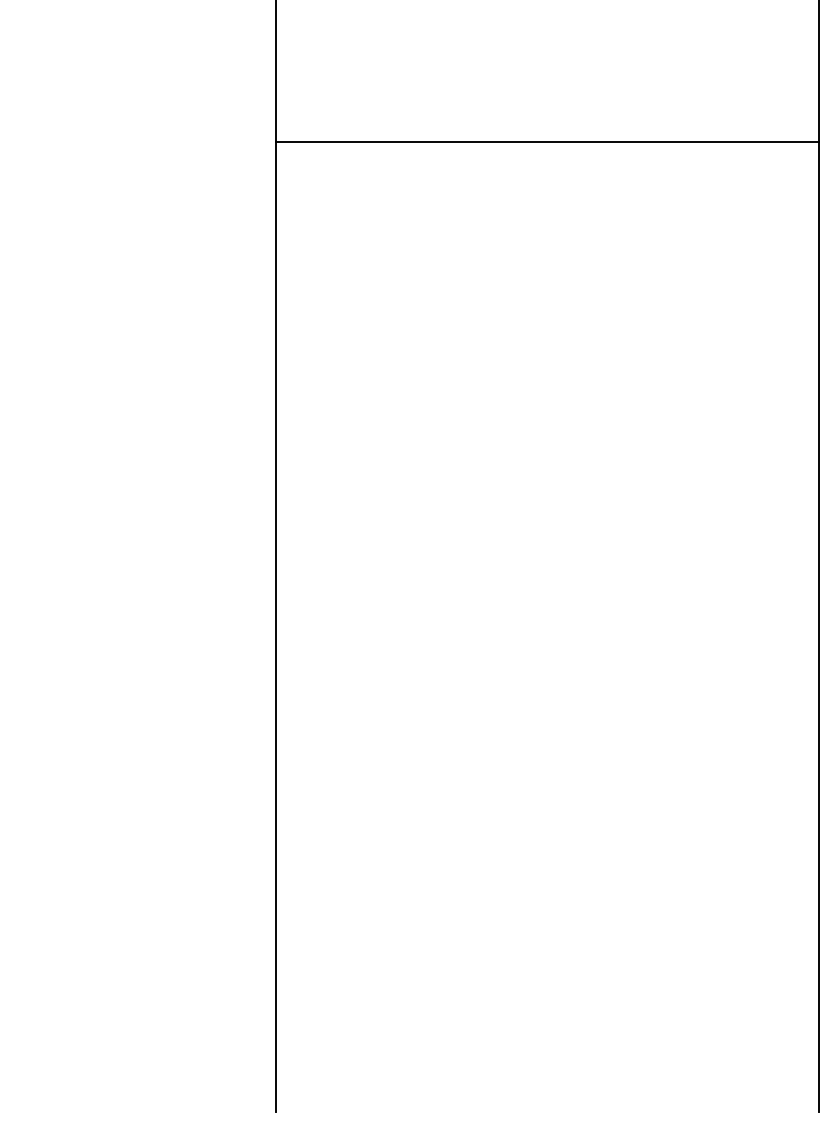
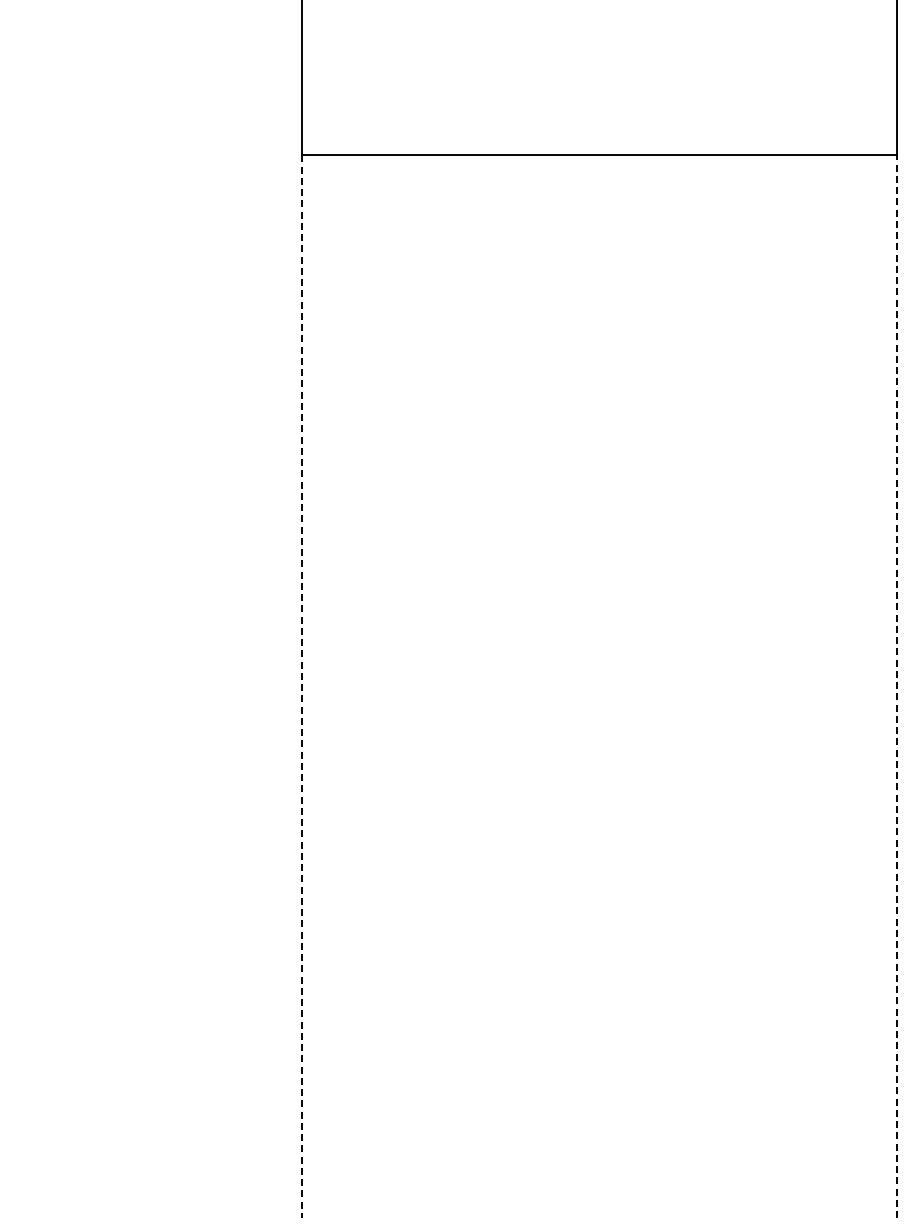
line: (819, 626) -> (897, 686), solid -> dashed
line: (276, 627) -> (302, 687), solid -> dashed

